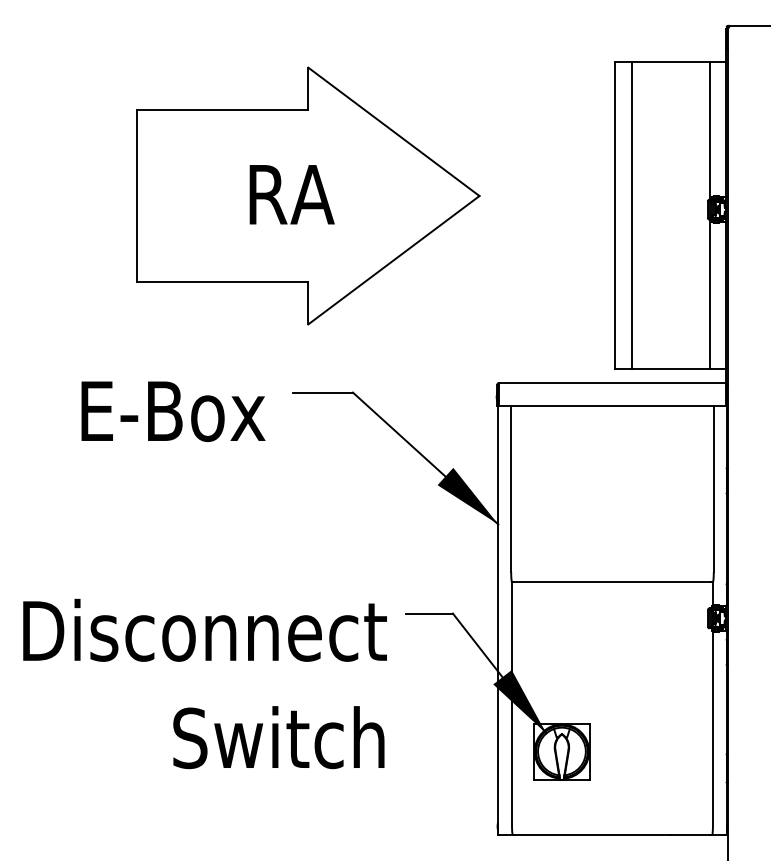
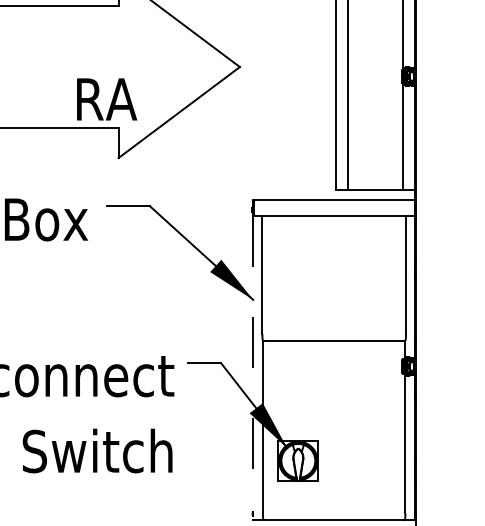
text: (291, 194) -> (106, 99), moved
line: (498, 621) -> (253, 368), solid -> dashed

